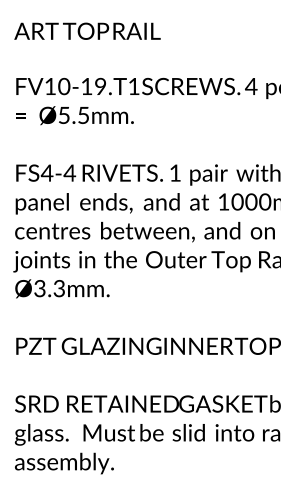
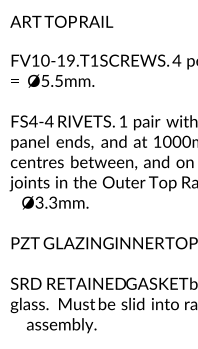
text: (62, 288) -> (55, 202), moved
text: (64, 463) -> (61, 325), moved

